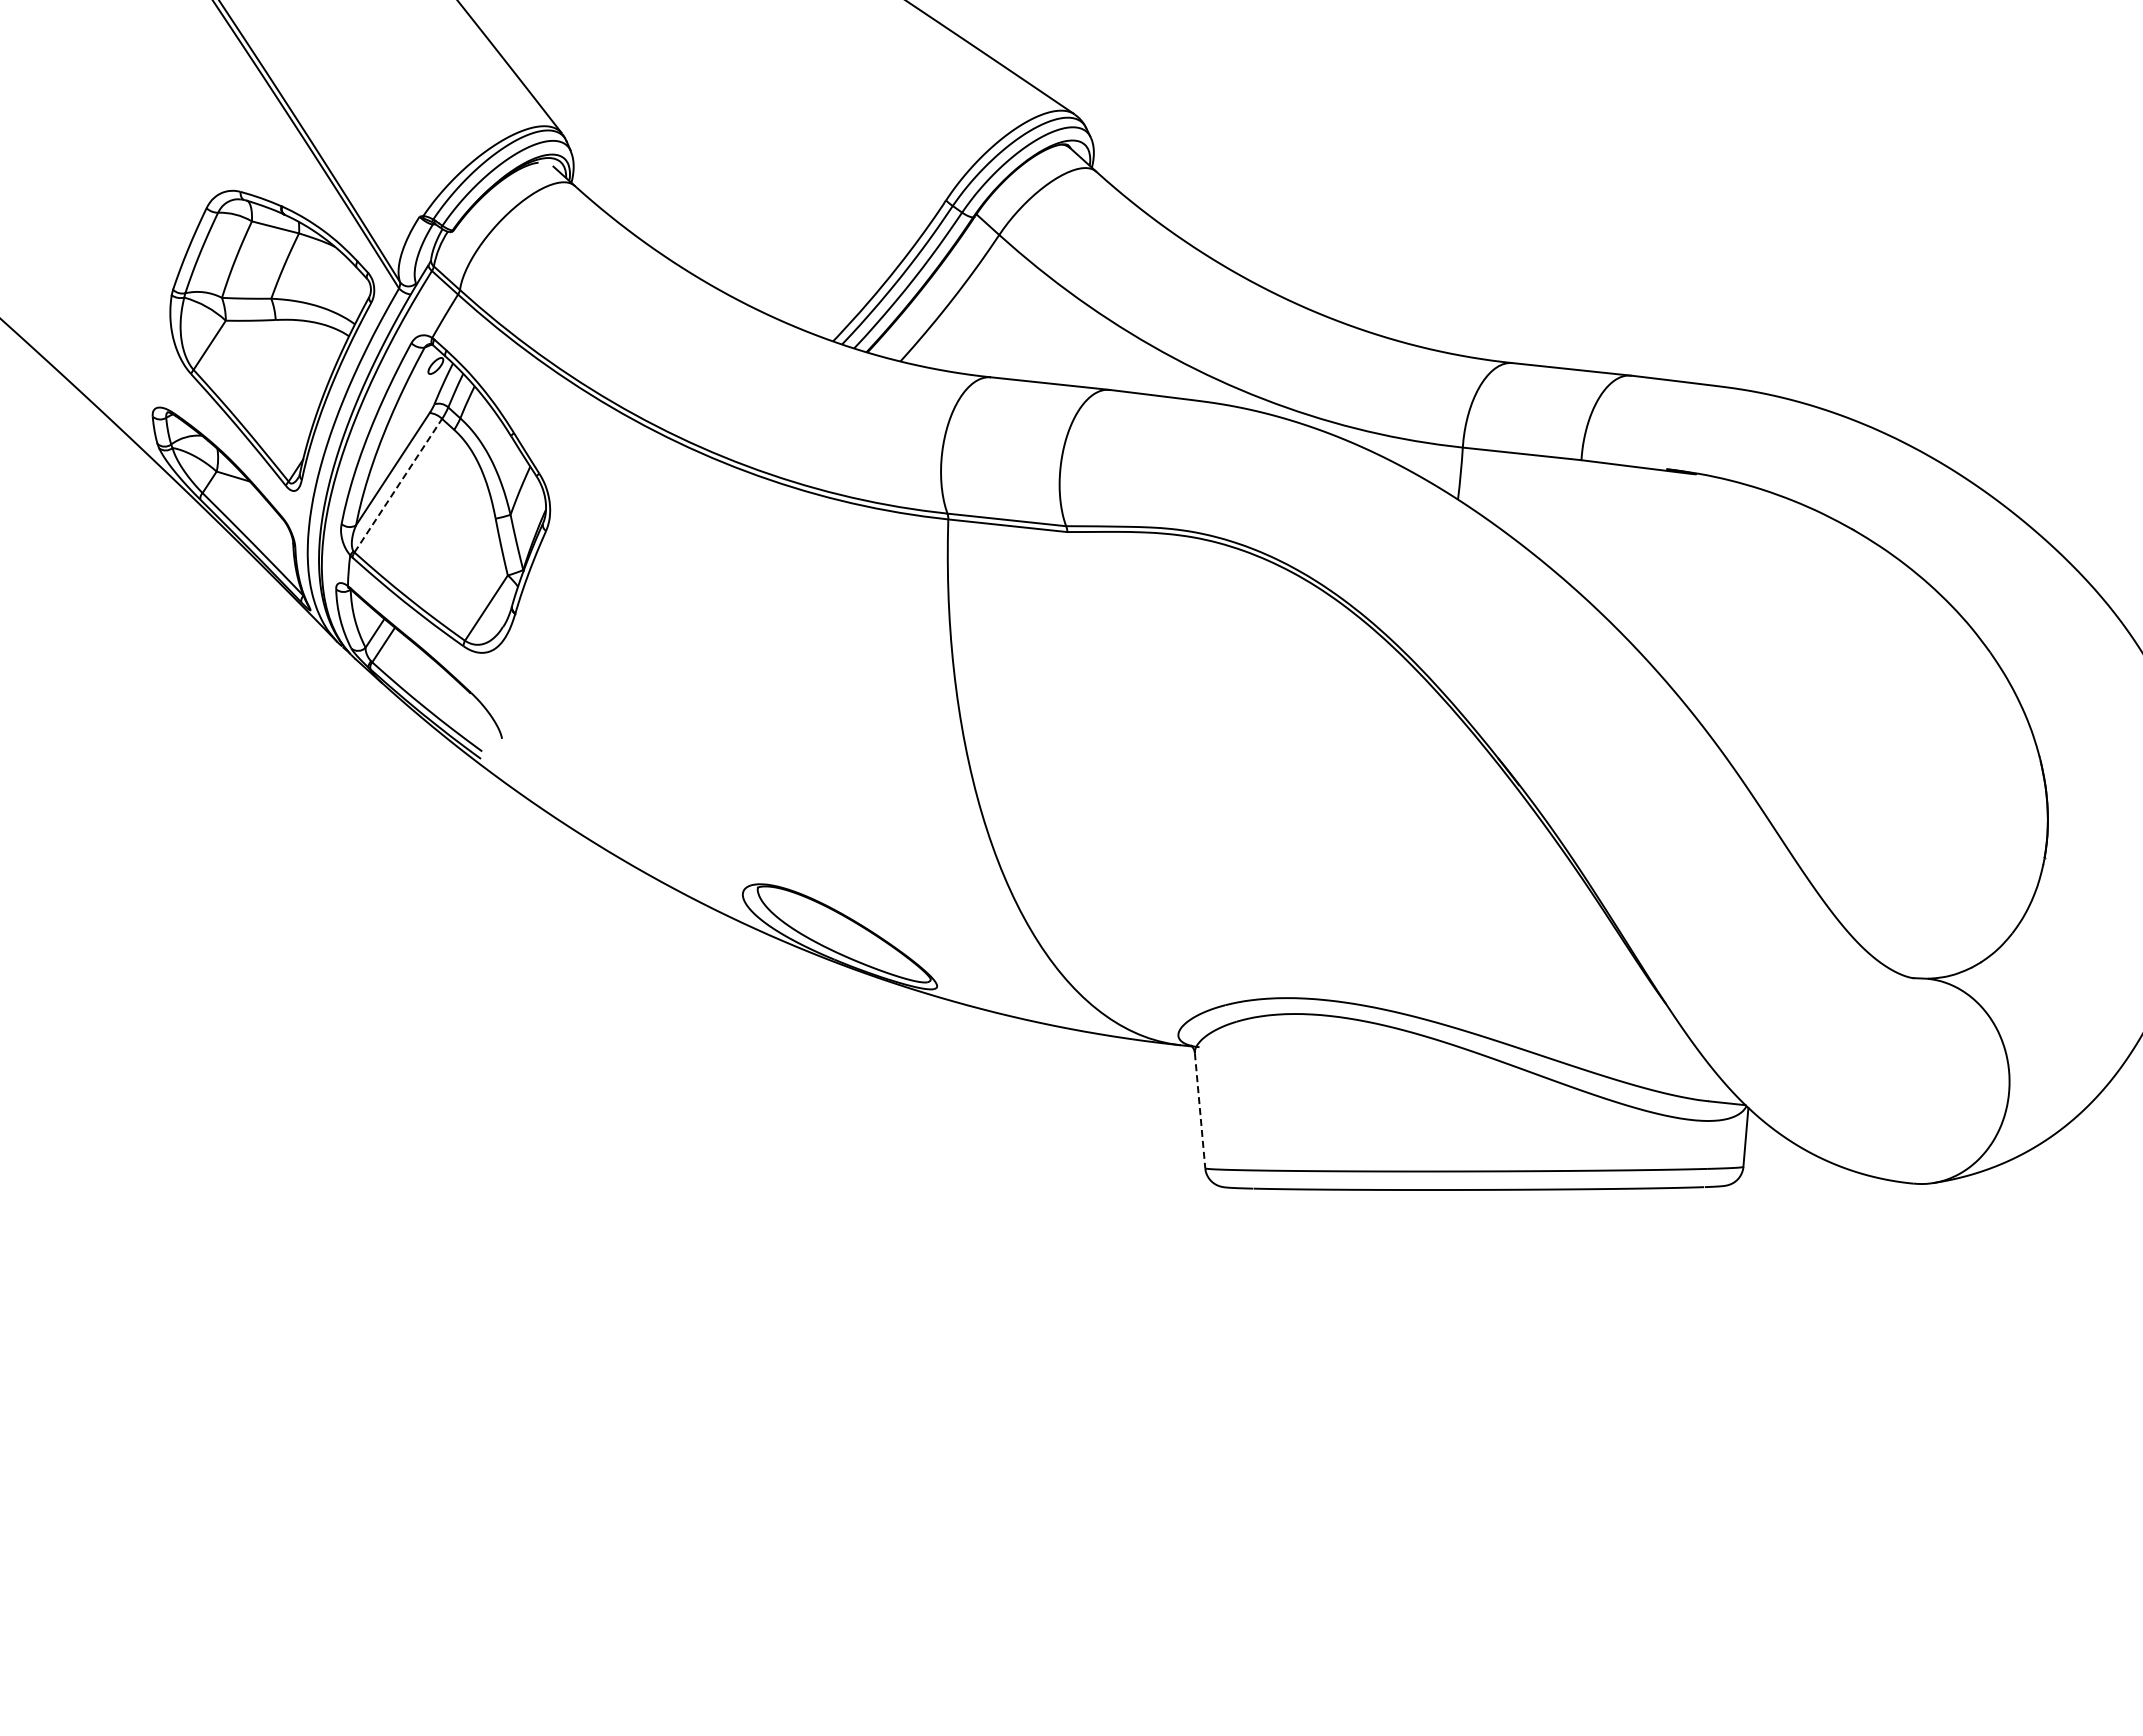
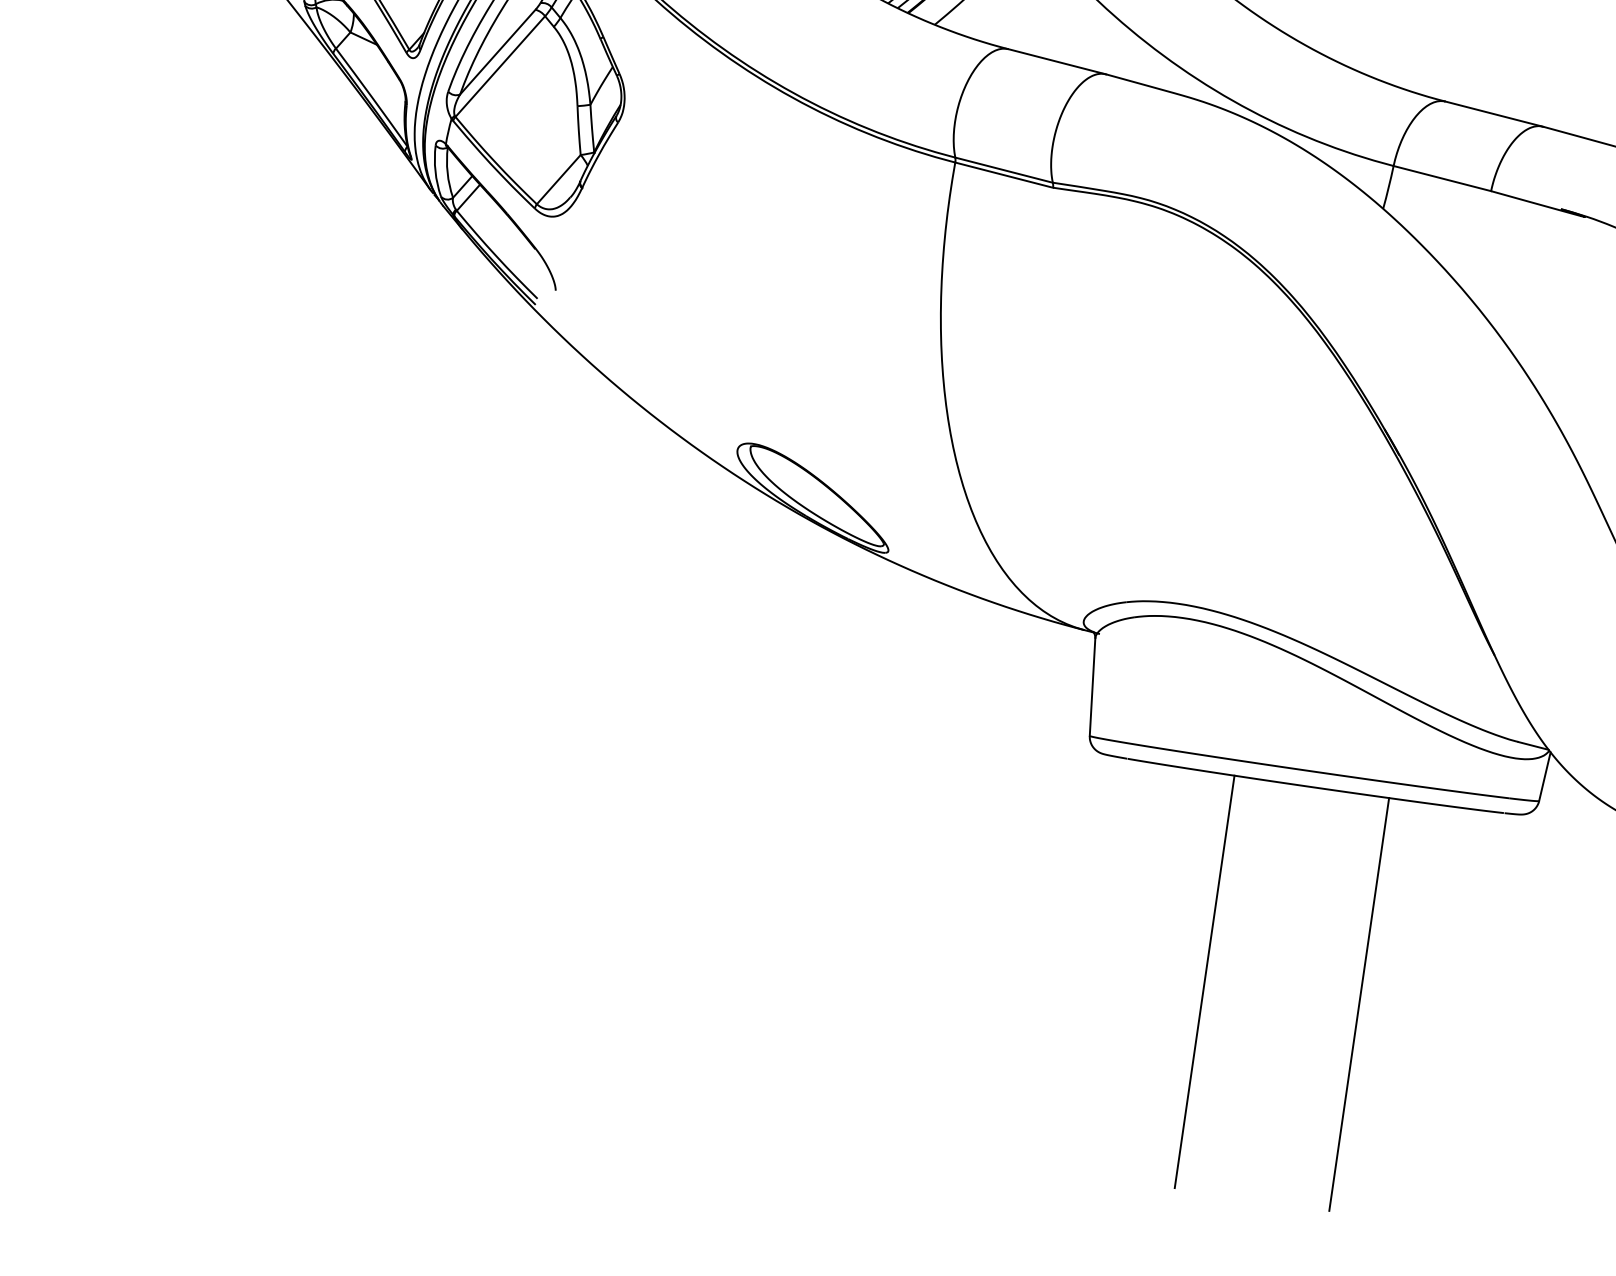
line: (398, 485) -> (500, 66), dashed -> solid
line: (1200, 1110) -> (1092, 687), dashed -> solid
line: (1382, 1436) -> (1204, 981), added
line: (1567, 1436) -> (1359, 1004), added

